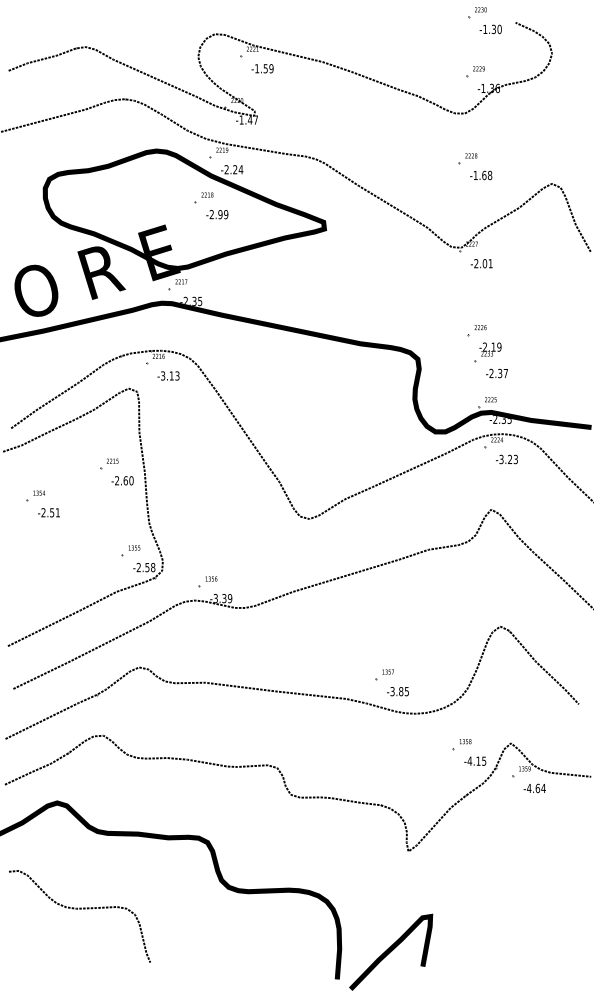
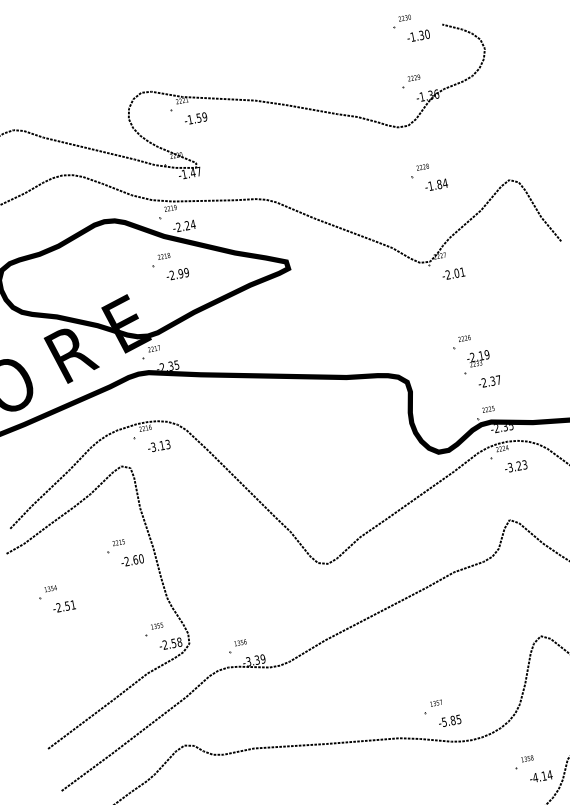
text: (487, 175) -> (442, 183), -1.68 -> -1.84
text: (392, 690) -> (444, 721), -3.85 -> -5.85
text: (483, 760) -> (549, 774), -4.15 -> -4.14

